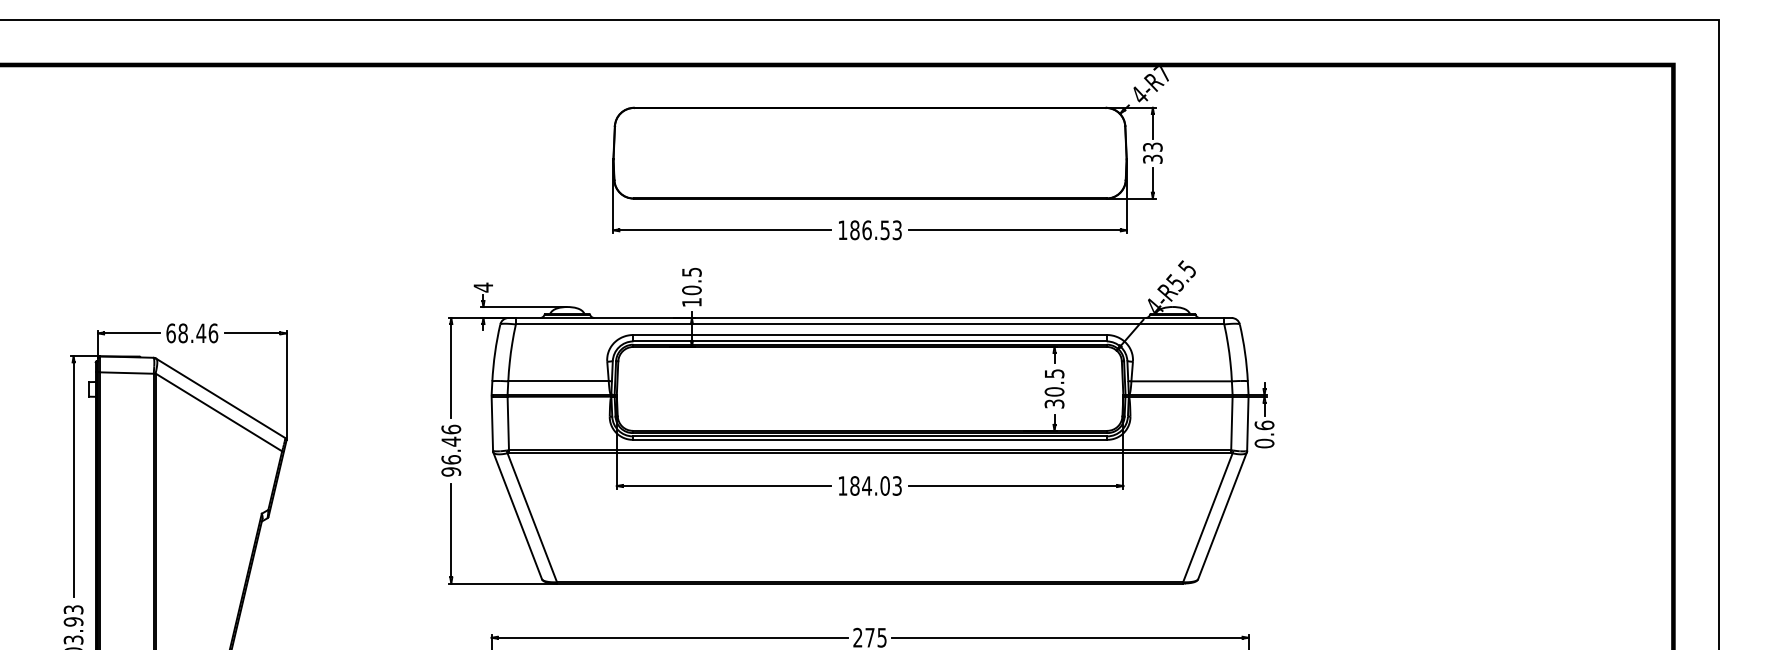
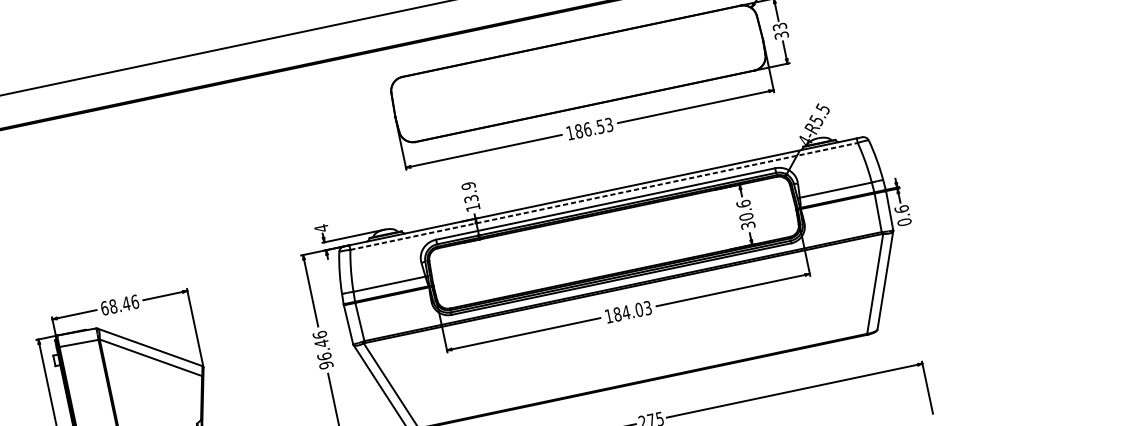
text: (691, 281) -> (469, 192), 10.5 -> 13.9
line: (870, 324) -> (604, 196), solid -> dashed
text: (1054, 373) -> (743, 203), 30.5 -> 30.6

